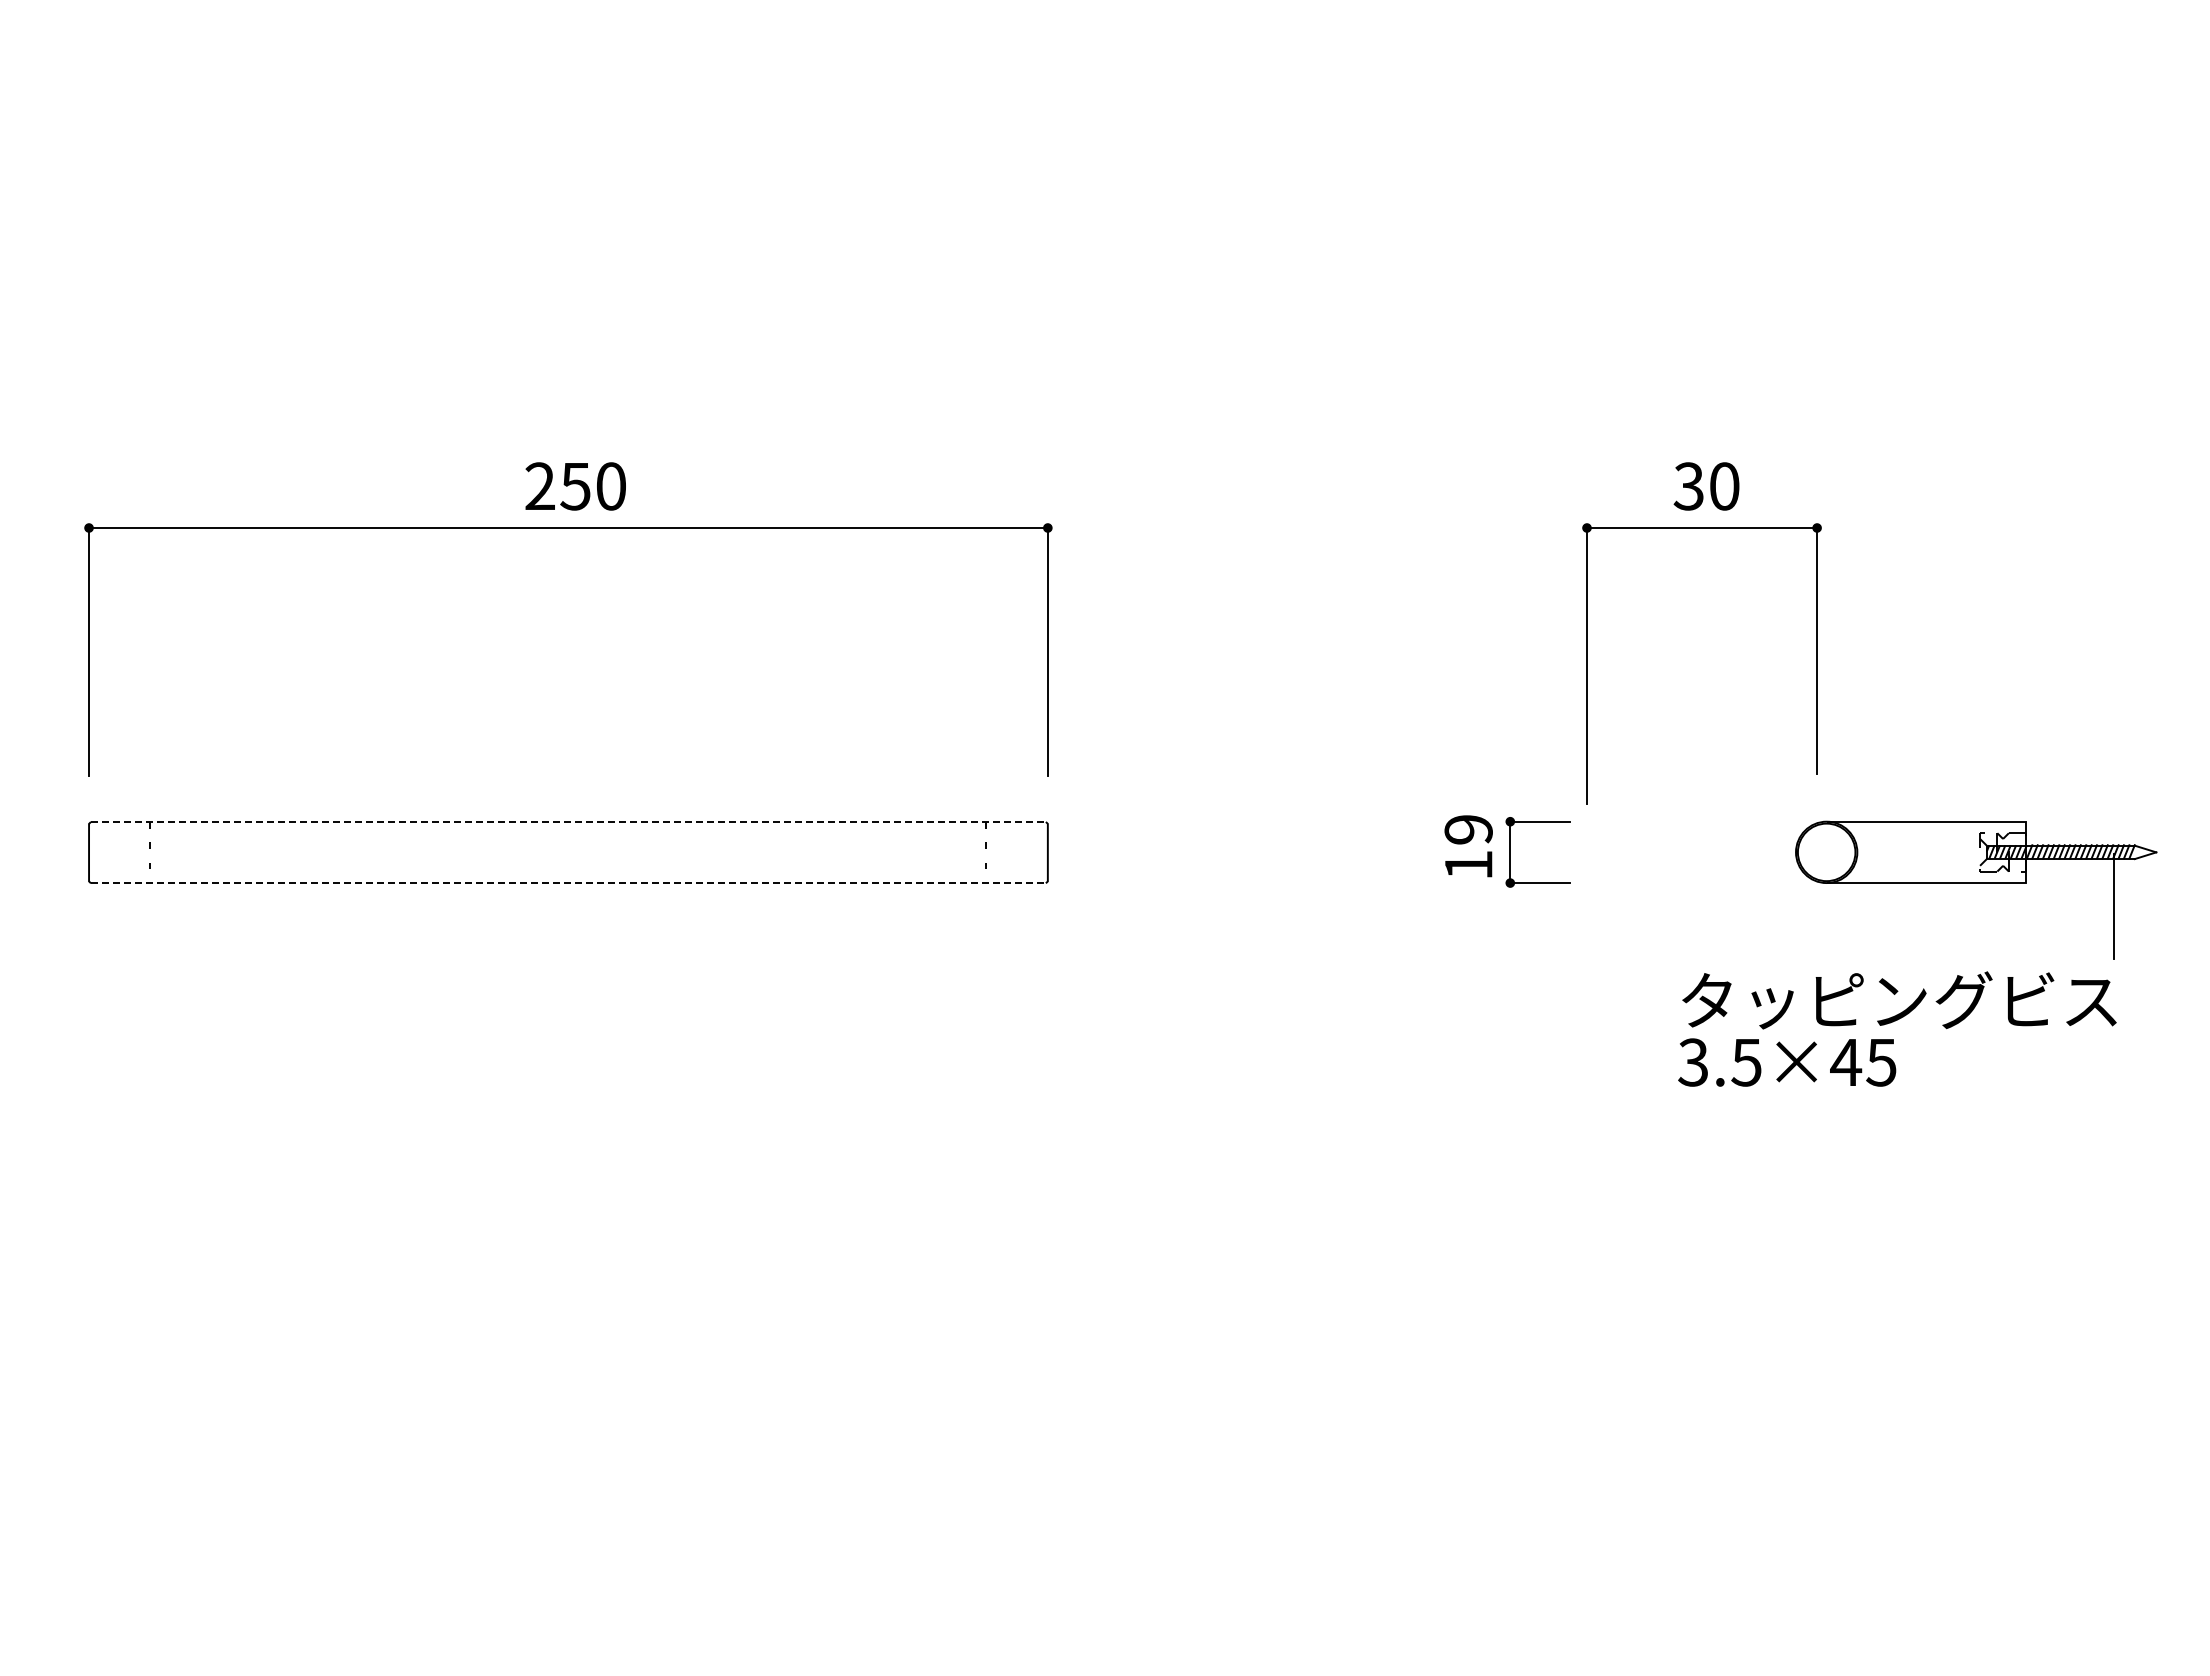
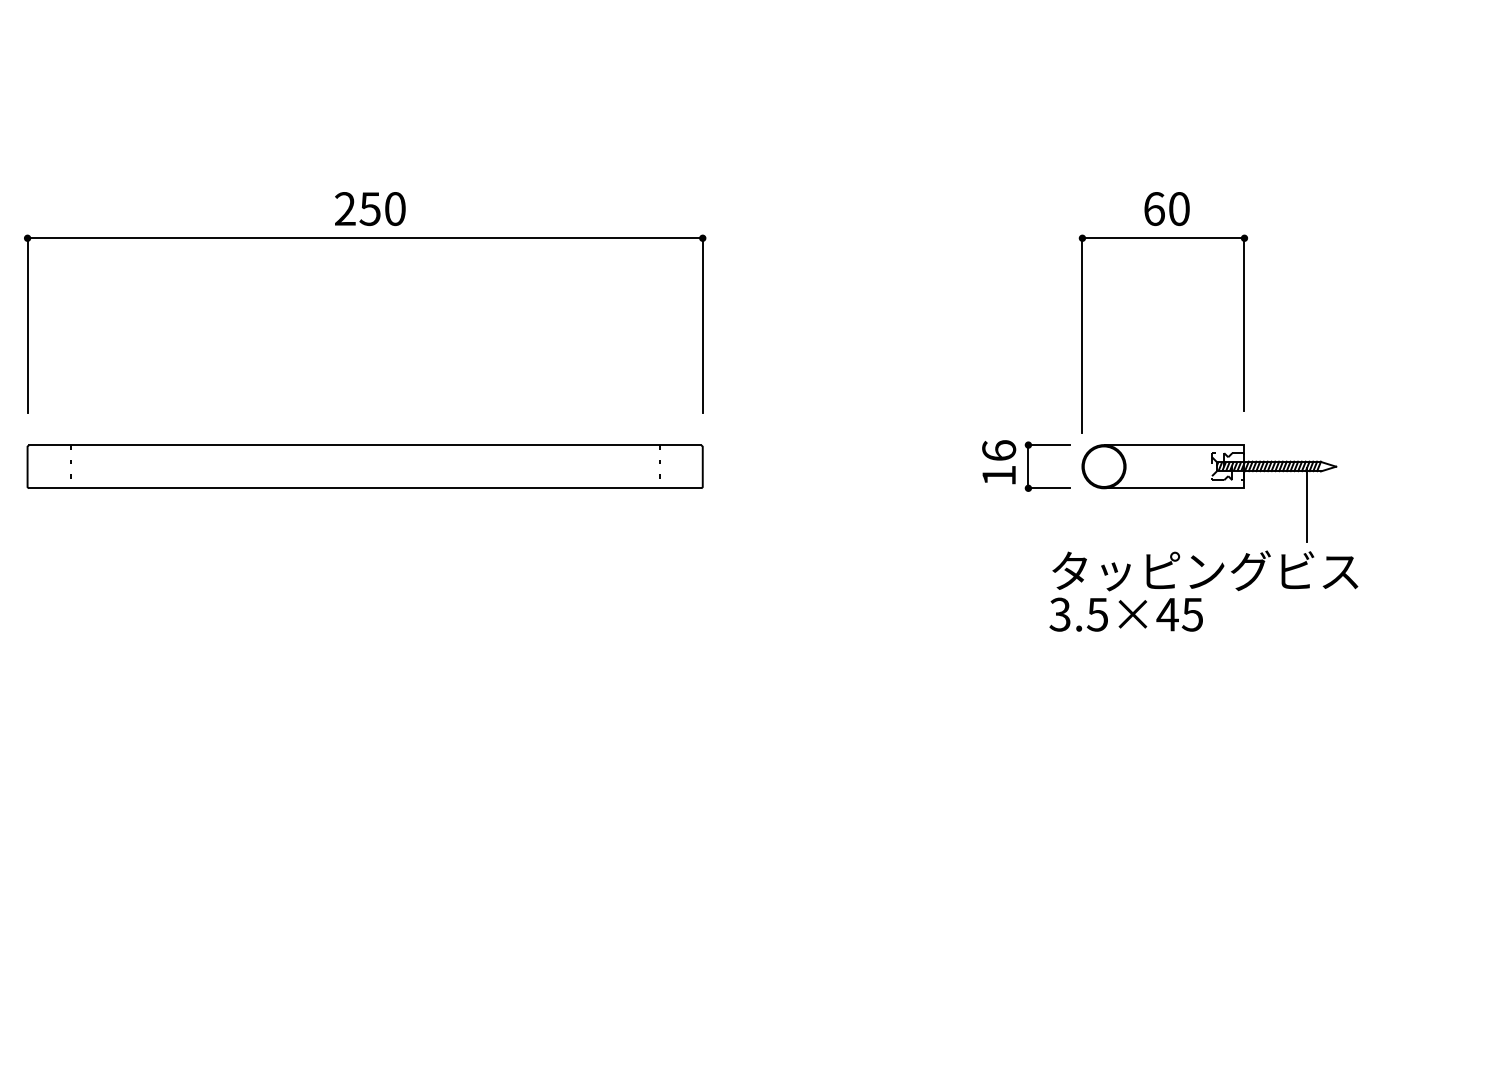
text: (1688, 486) -> (1153, 209), 30 -> 60
line: (568, 821) -> (365, 444), dashed -> solid
text: (1468, 829) -> (998, 450), 19 -> 16
line: (568, 883) -> (365, 488), dashed -> solid
part: (1976, 889) -> (1209, 492), moved
text: (1897, 1028) -> (1203, 590), moved

